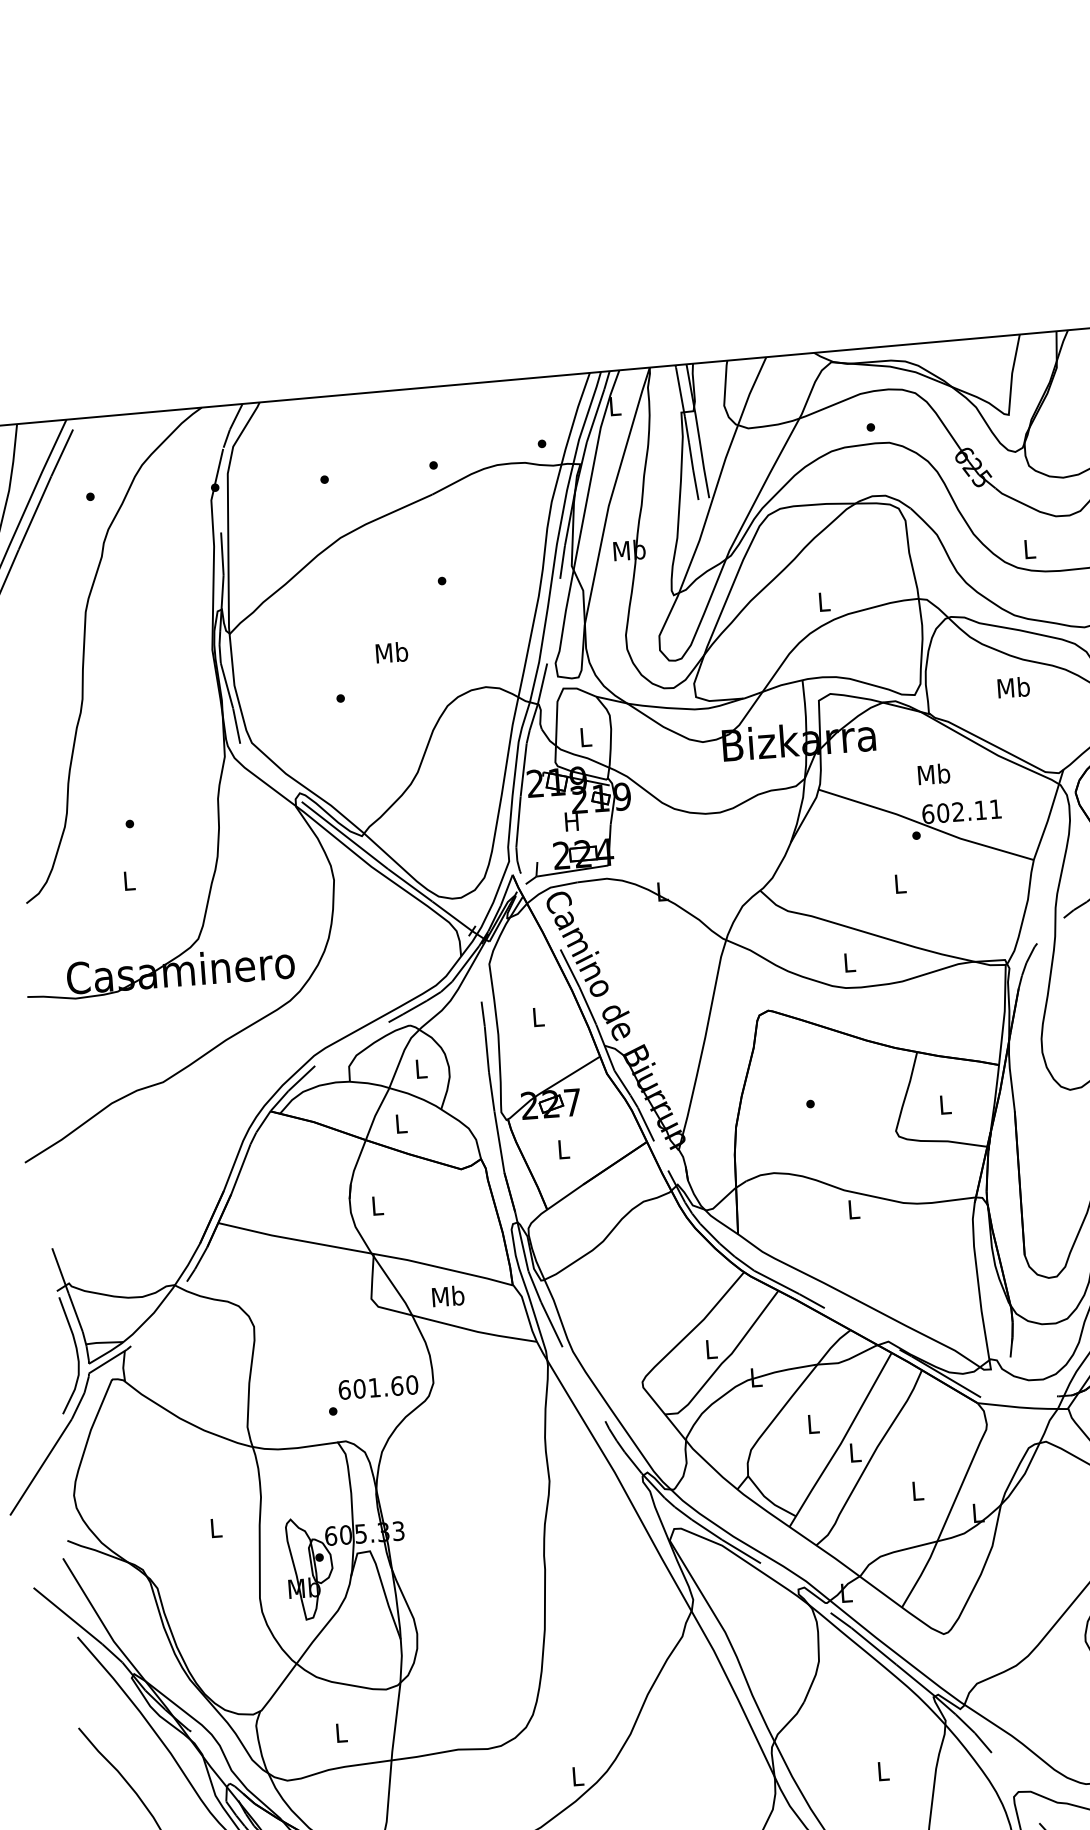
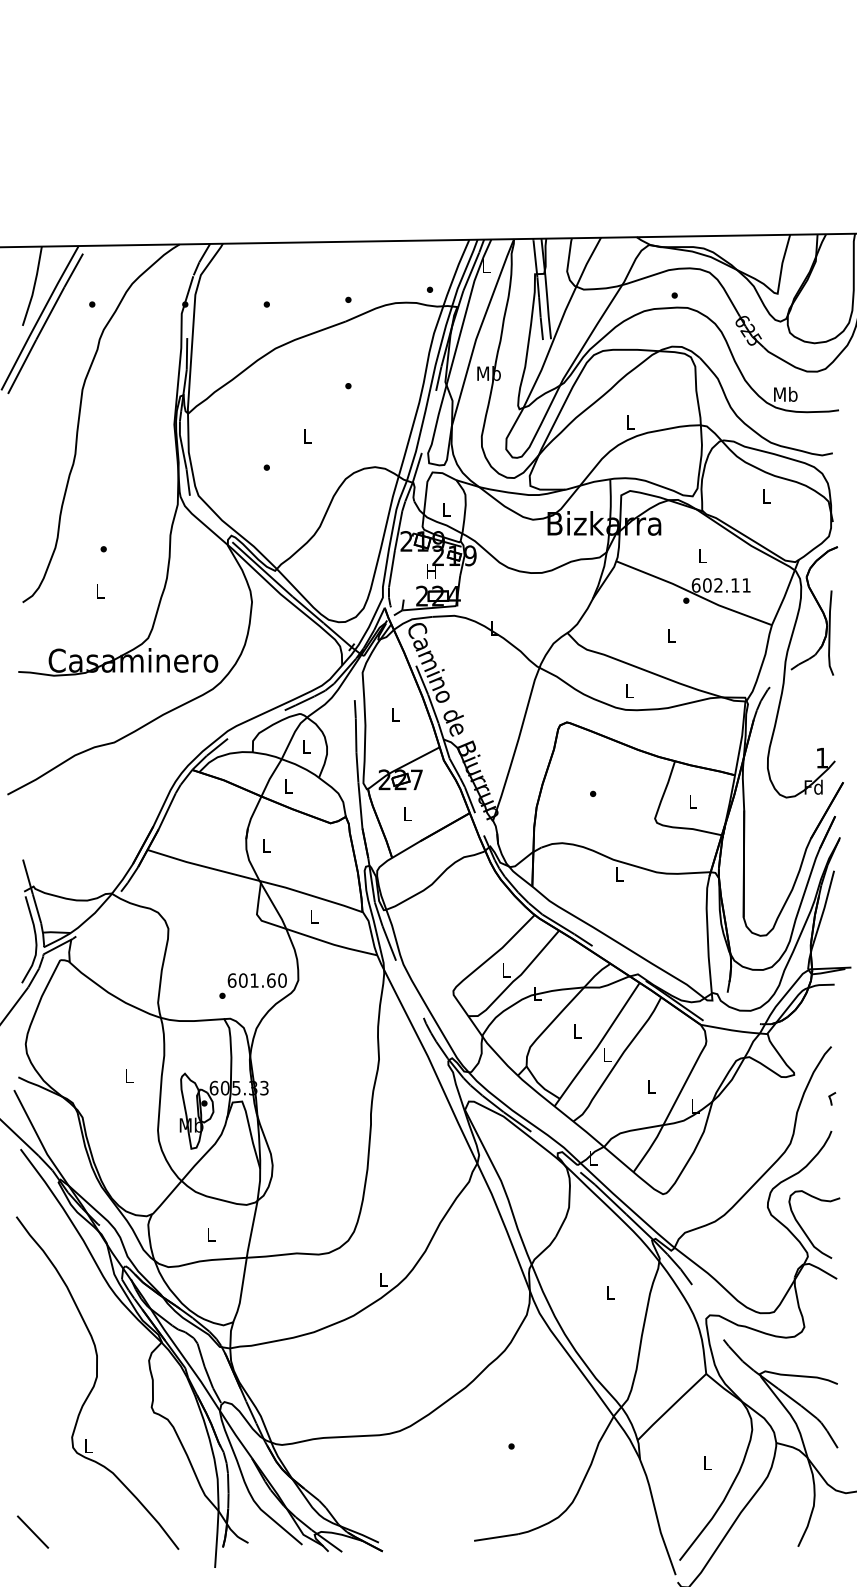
text: (1029, 547) -> (785, 393), L -> Mb
text: (392, 651) -> (307, 435), Mb -> L
text: (1013, 686) -> (766, 495), Mb -> L
text: (933, 773) -> (702, 555), Mb -> L
text: (447, 1296) -> (313, 916), Mb -> L

